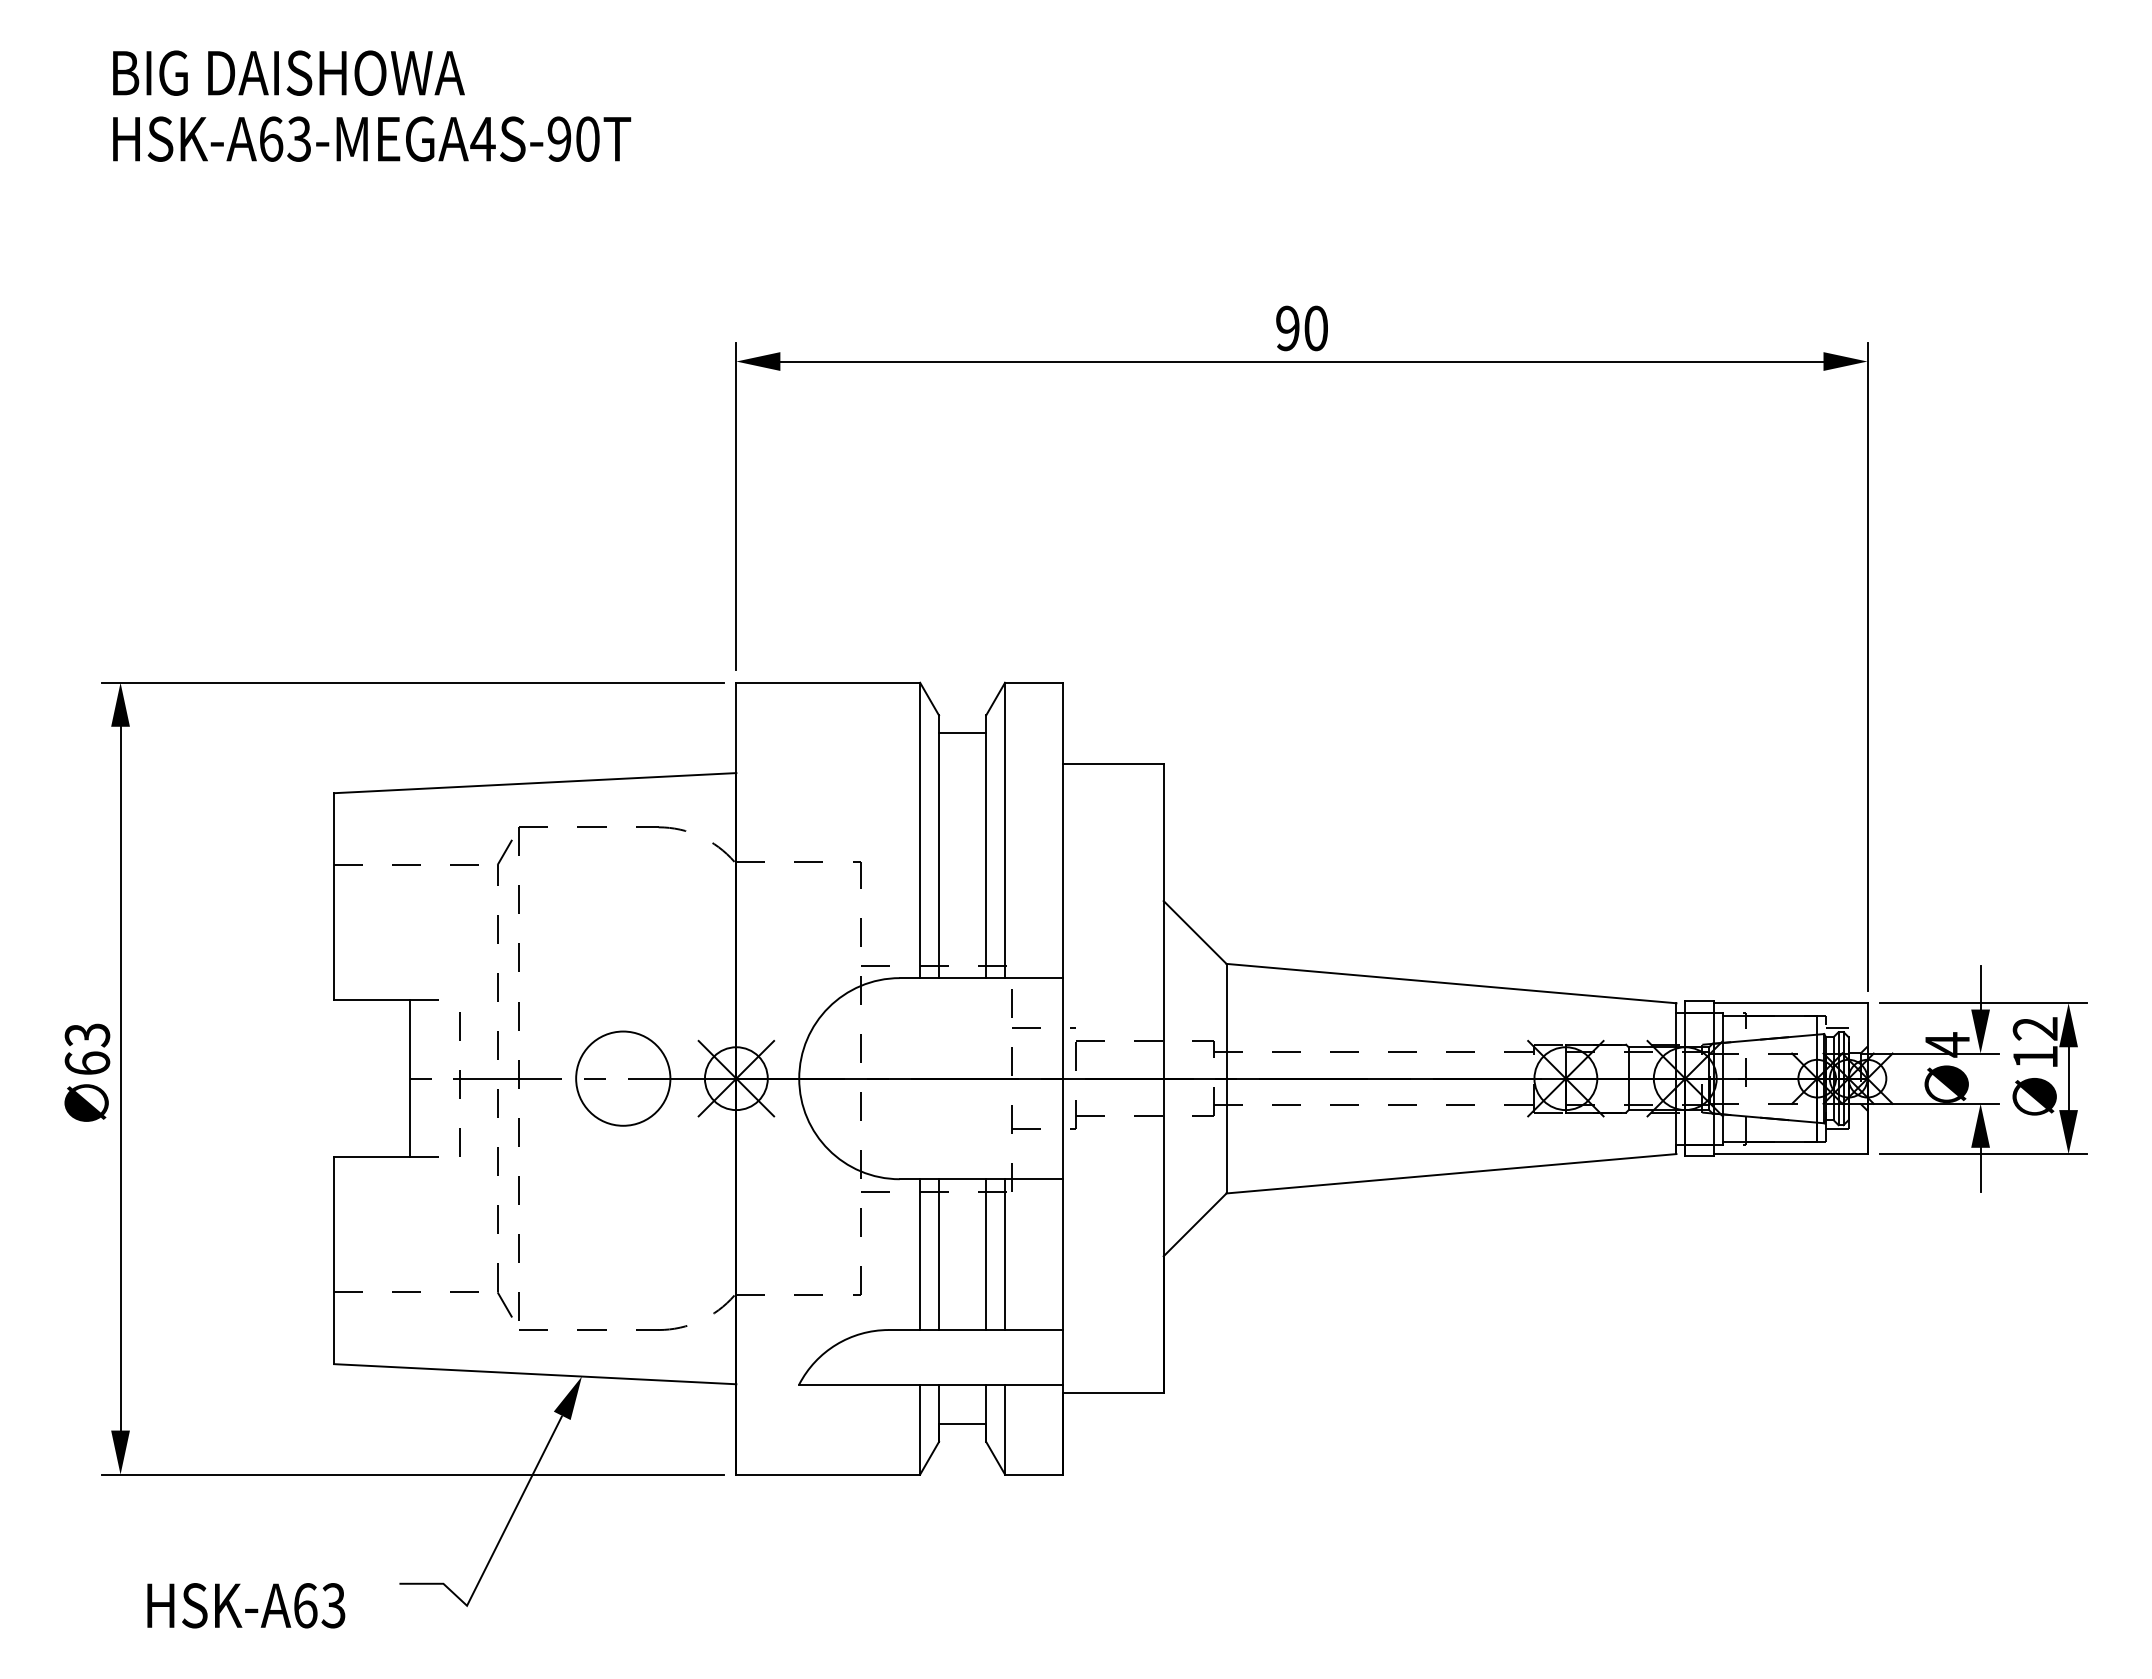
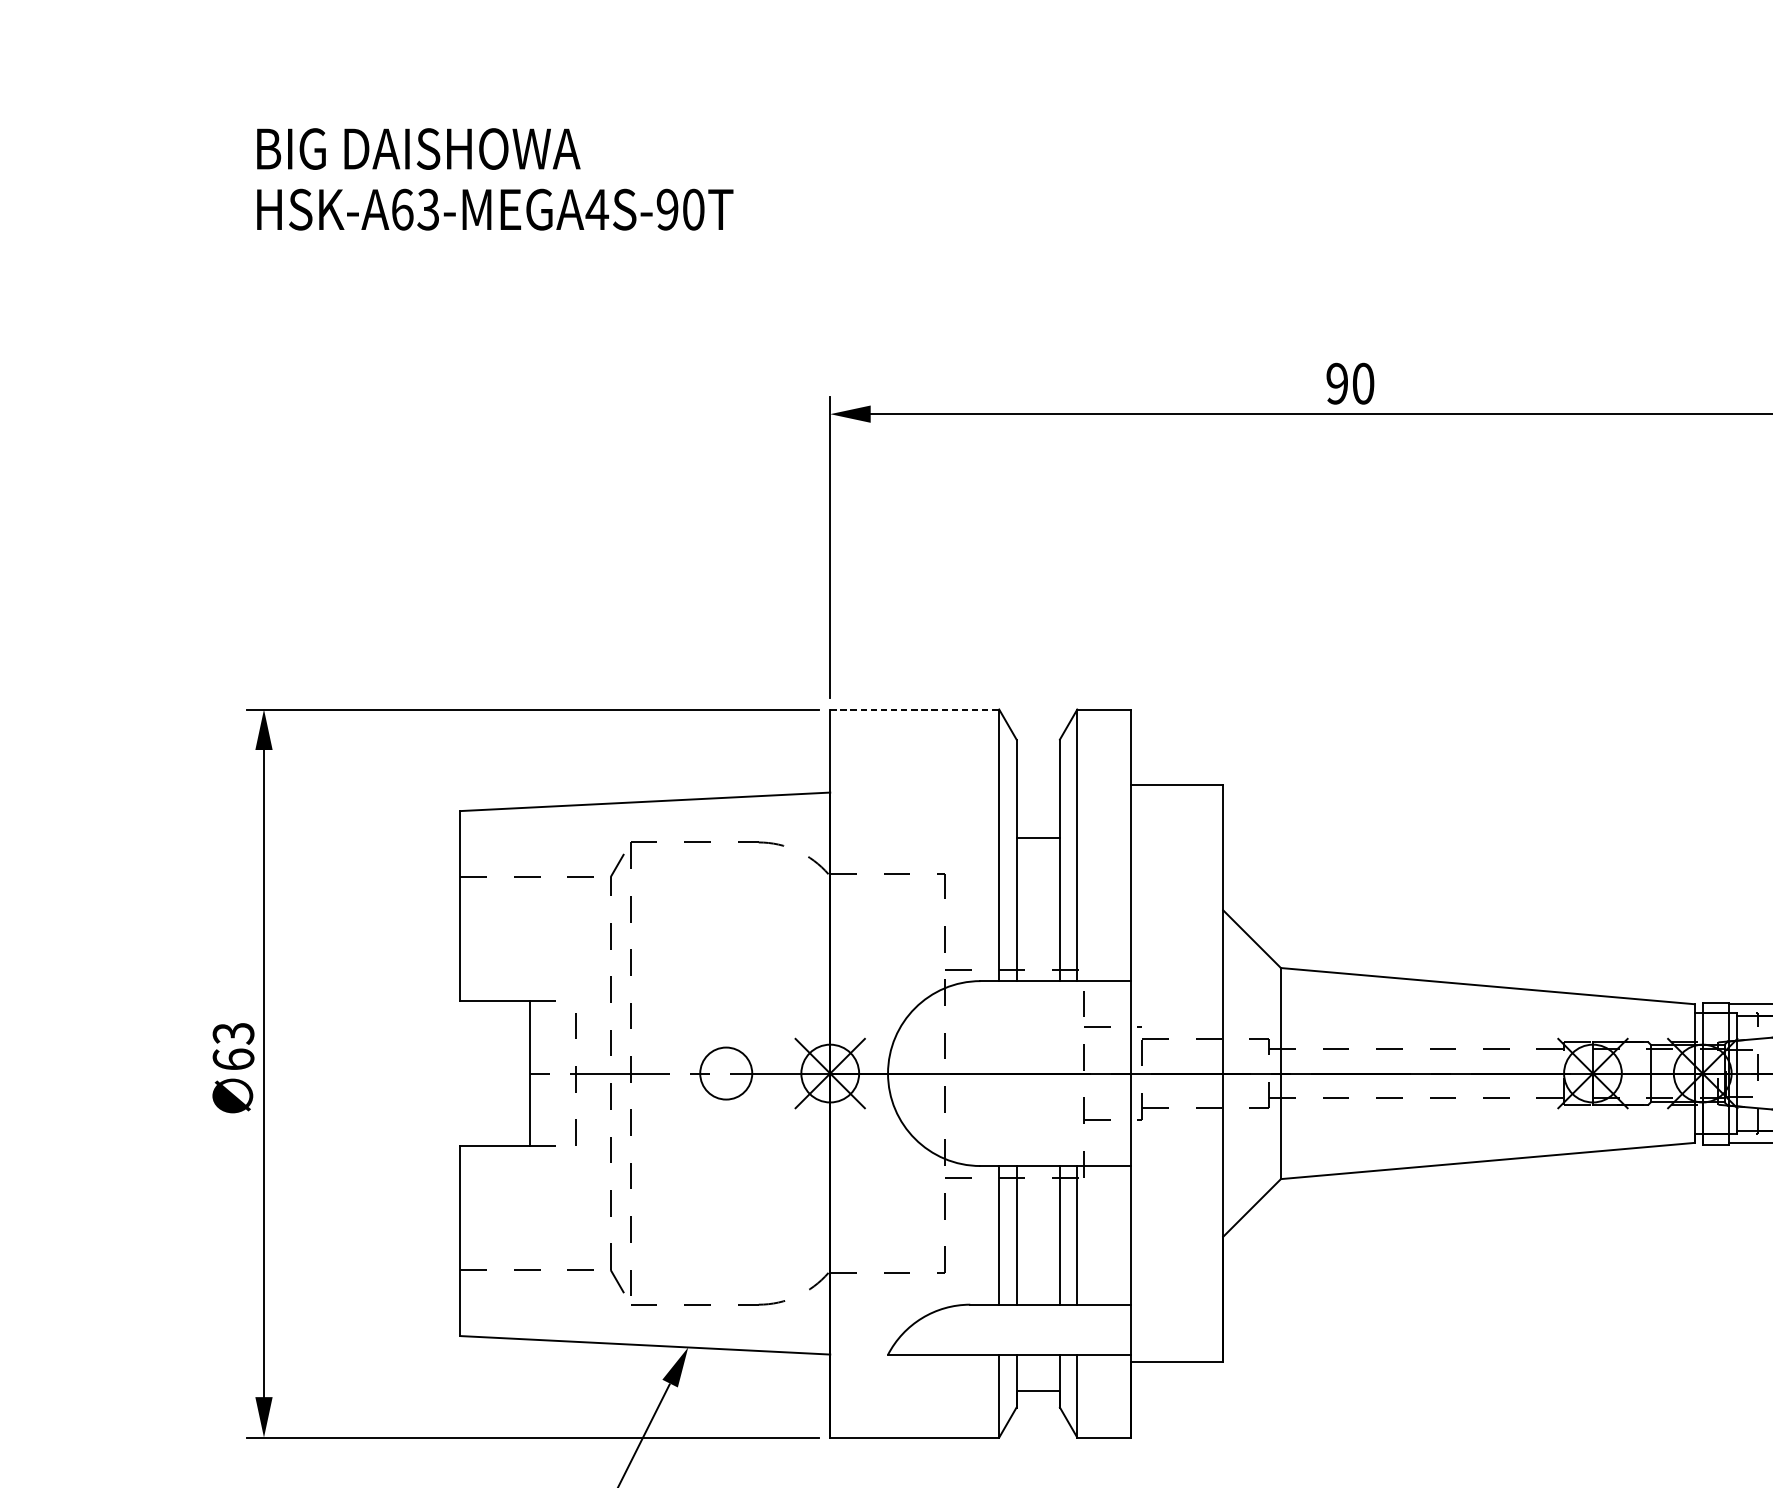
line: (828, 682) -> (914, 709), solid -> dashed
line: (962, 733) -> (1038, 838), moved
circle: (623, 1078) -> (726, 1073), size x0.6

